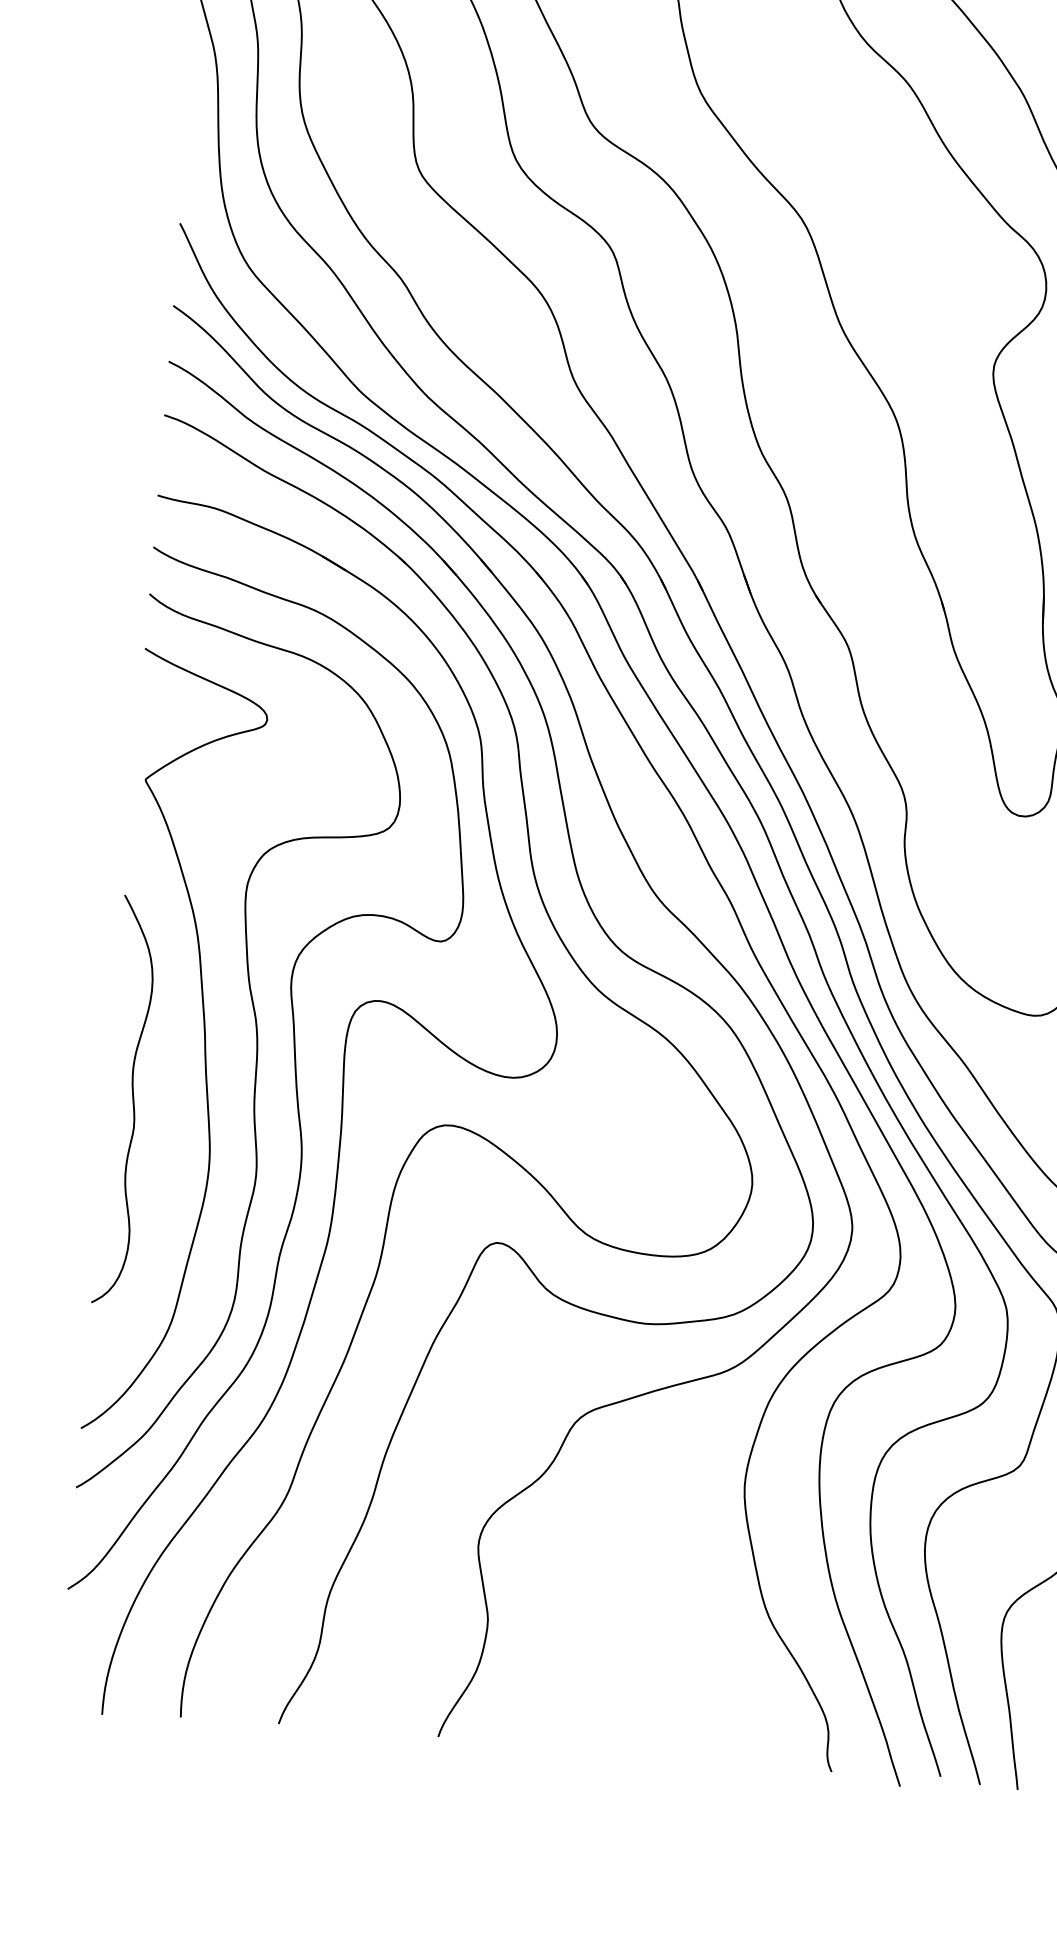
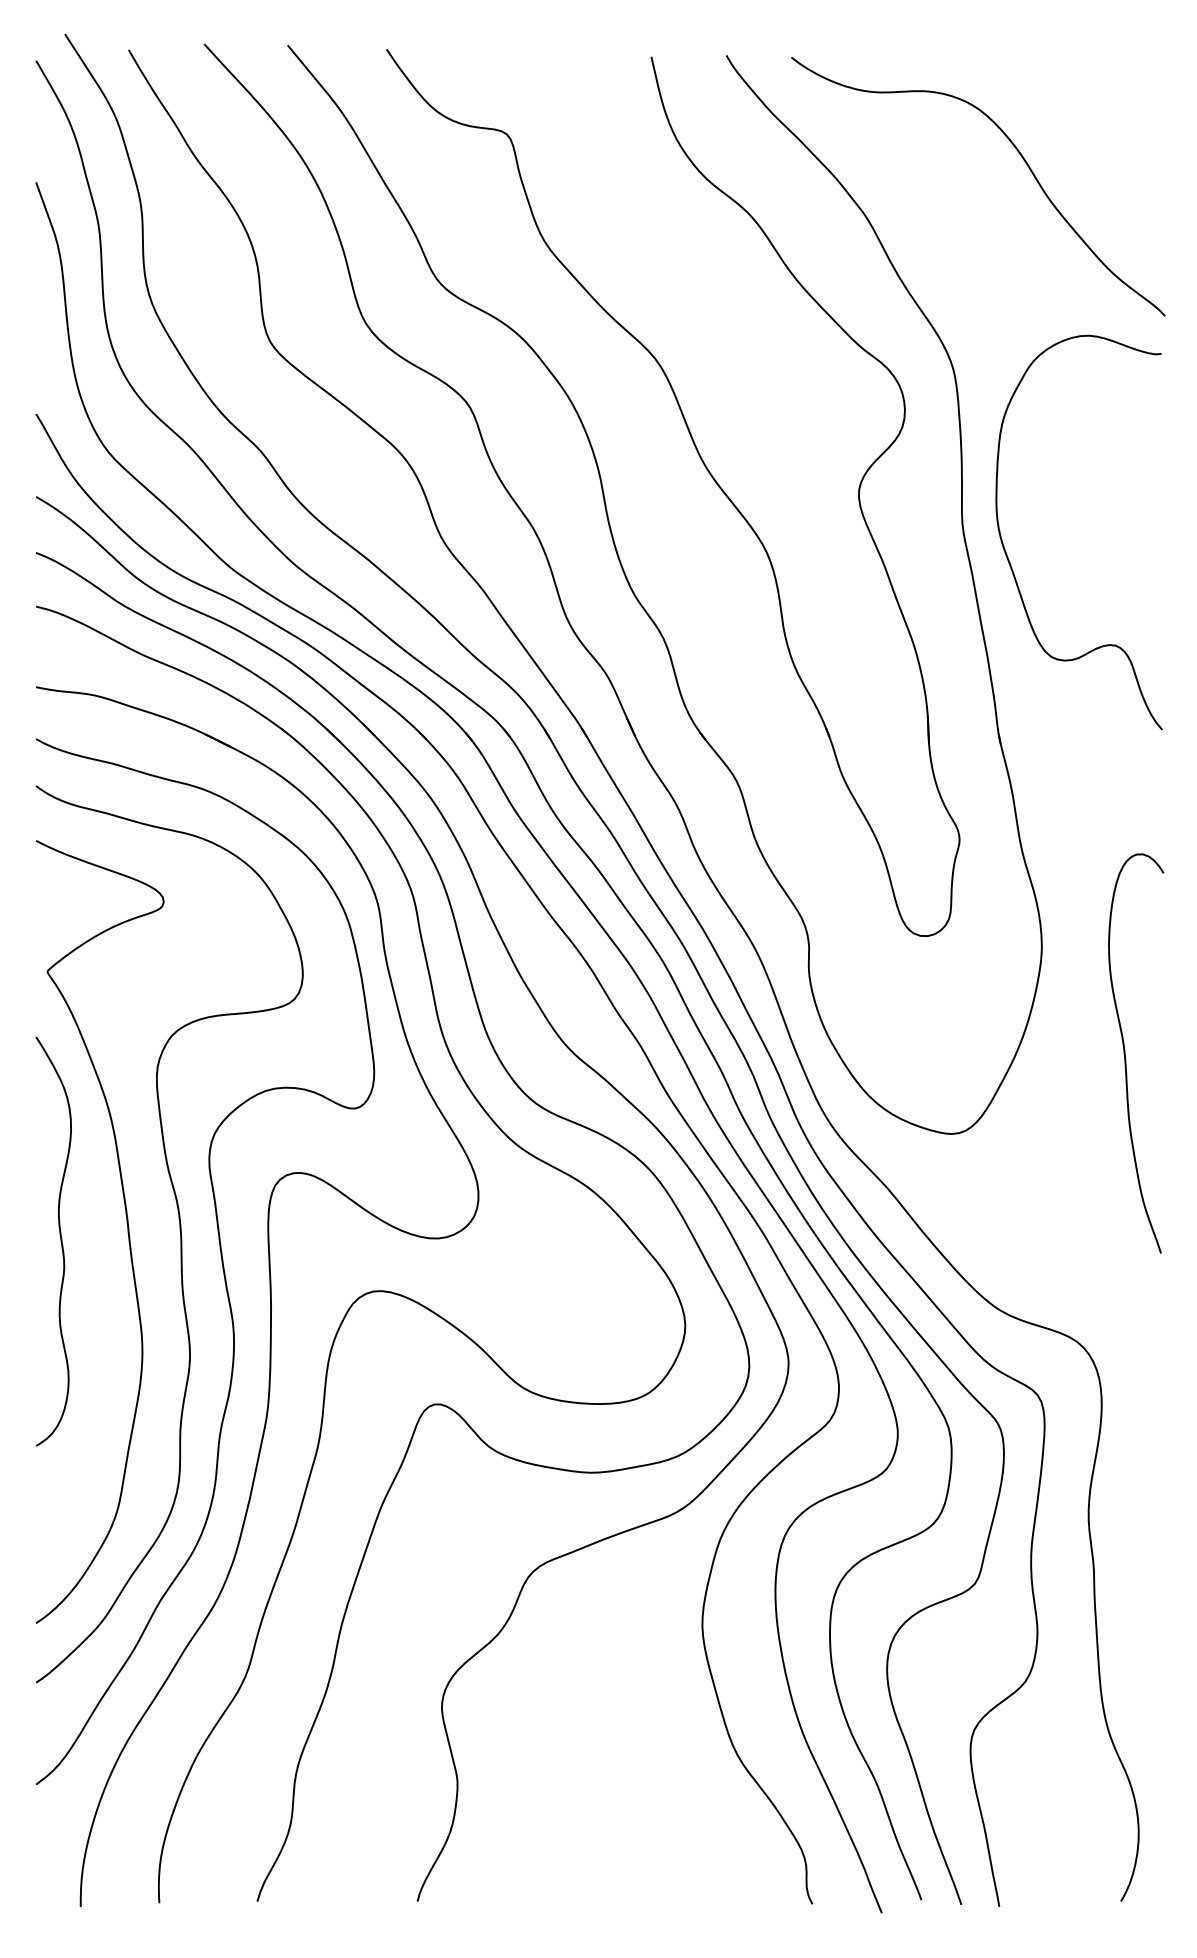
curve: (132, 1100) -> (60, 1241), moved

